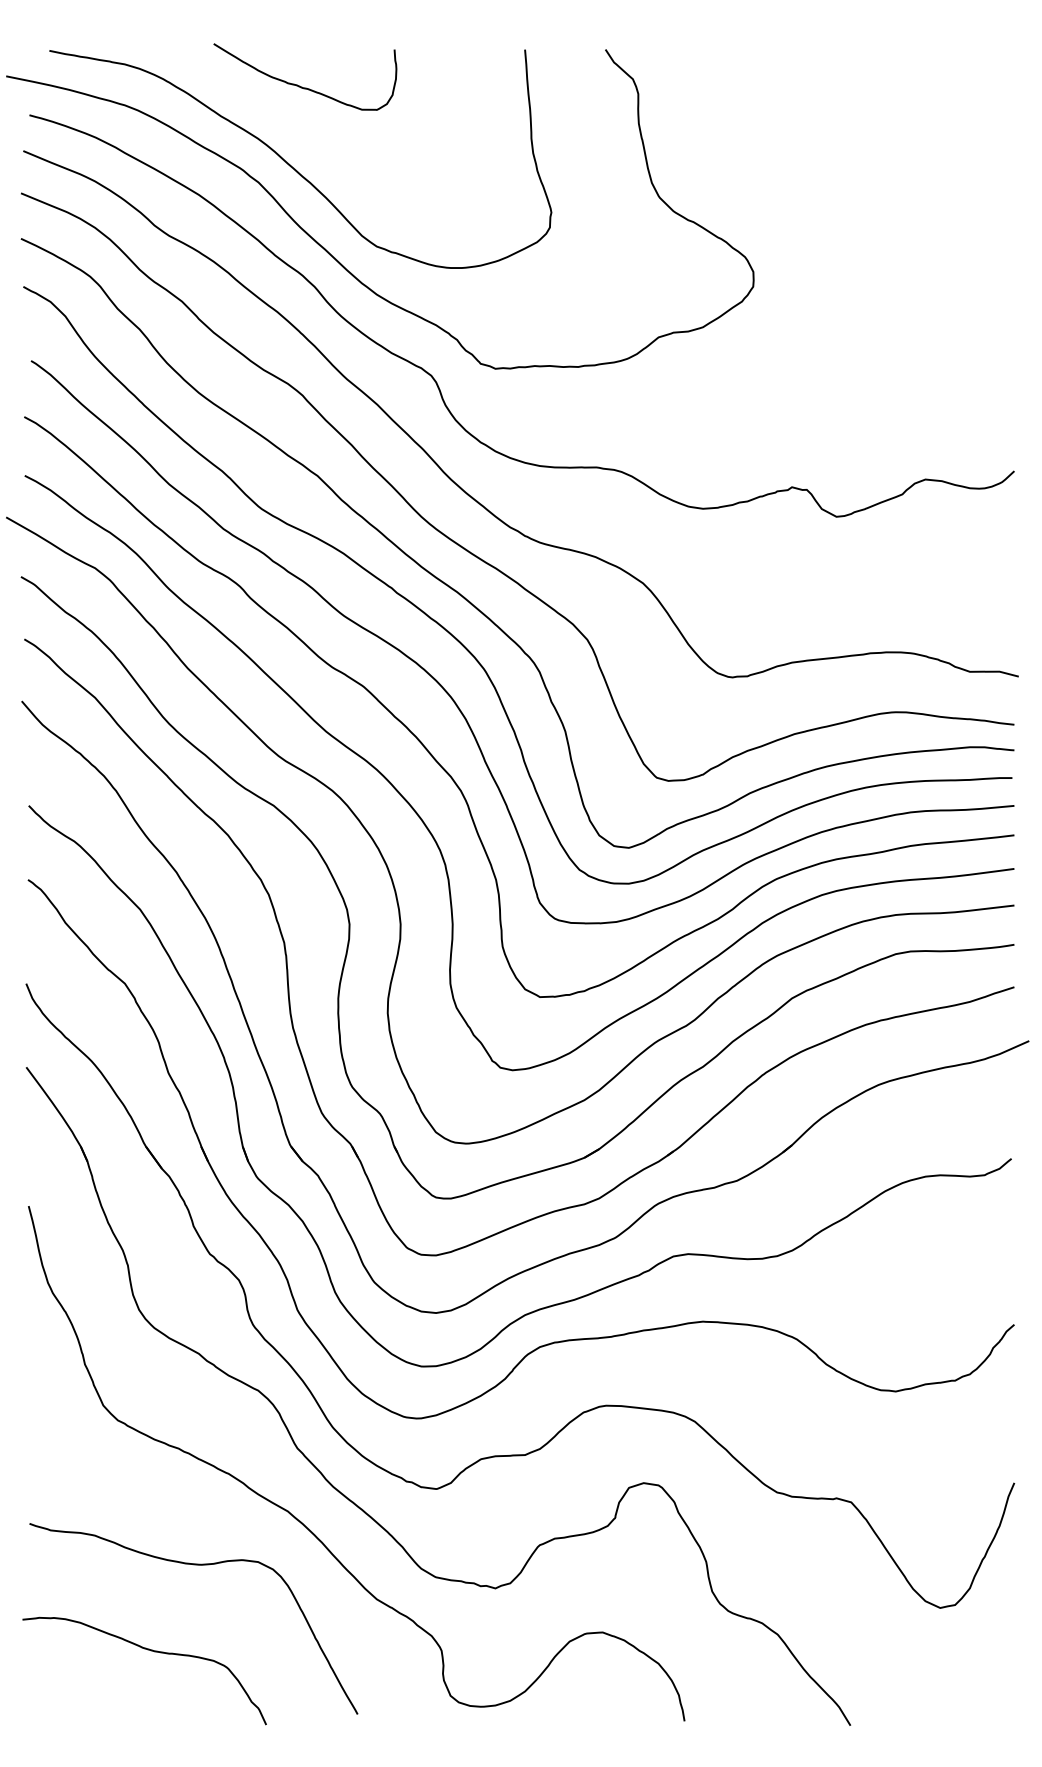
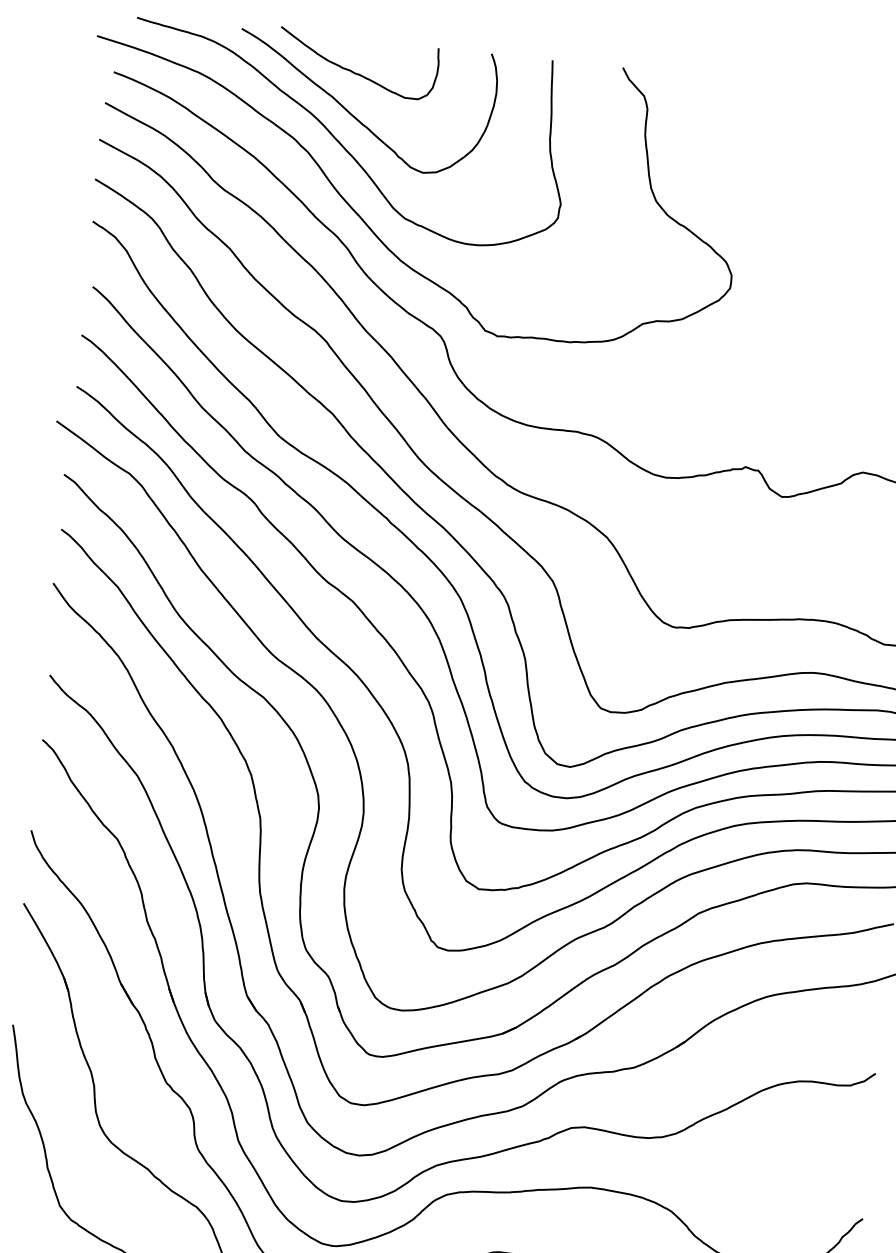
curve: (306, 135) -> (353, 115), added

